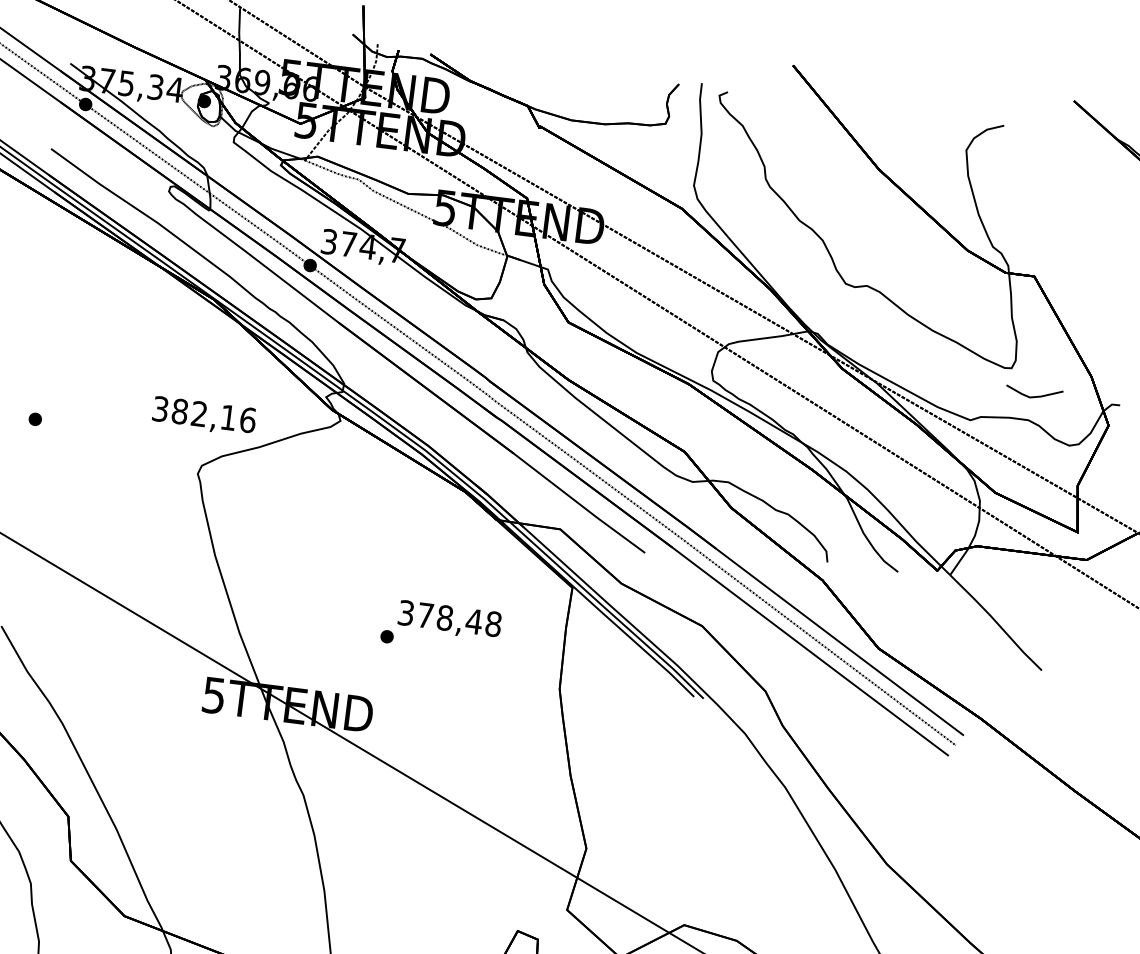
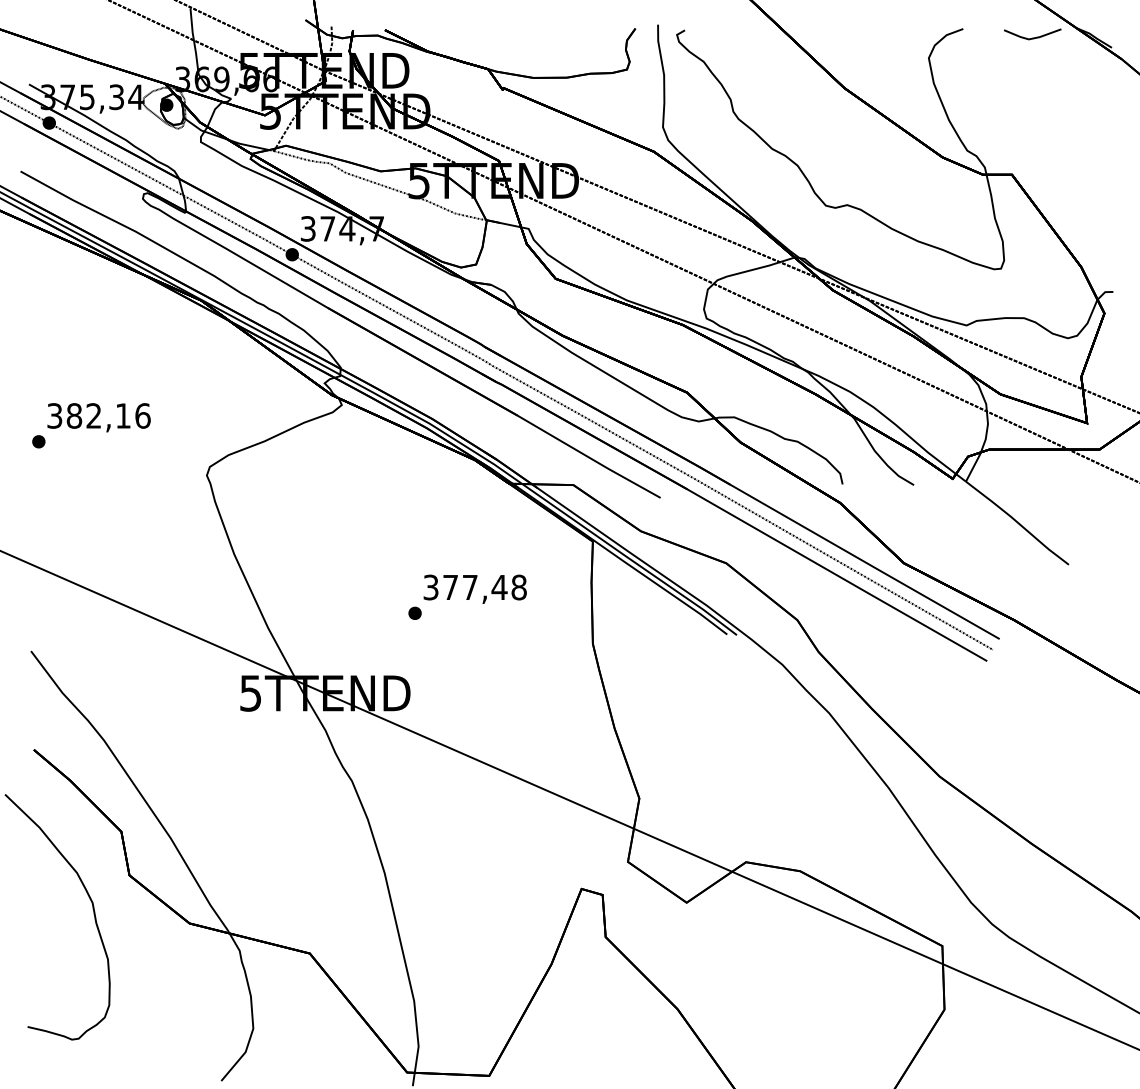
line: (1033, 396) -> (1032, 37), moved
text: (203, 416) -> (98, 417), moved
text: (444, 617) -> (469, 587), 378,48 -> 377,48

